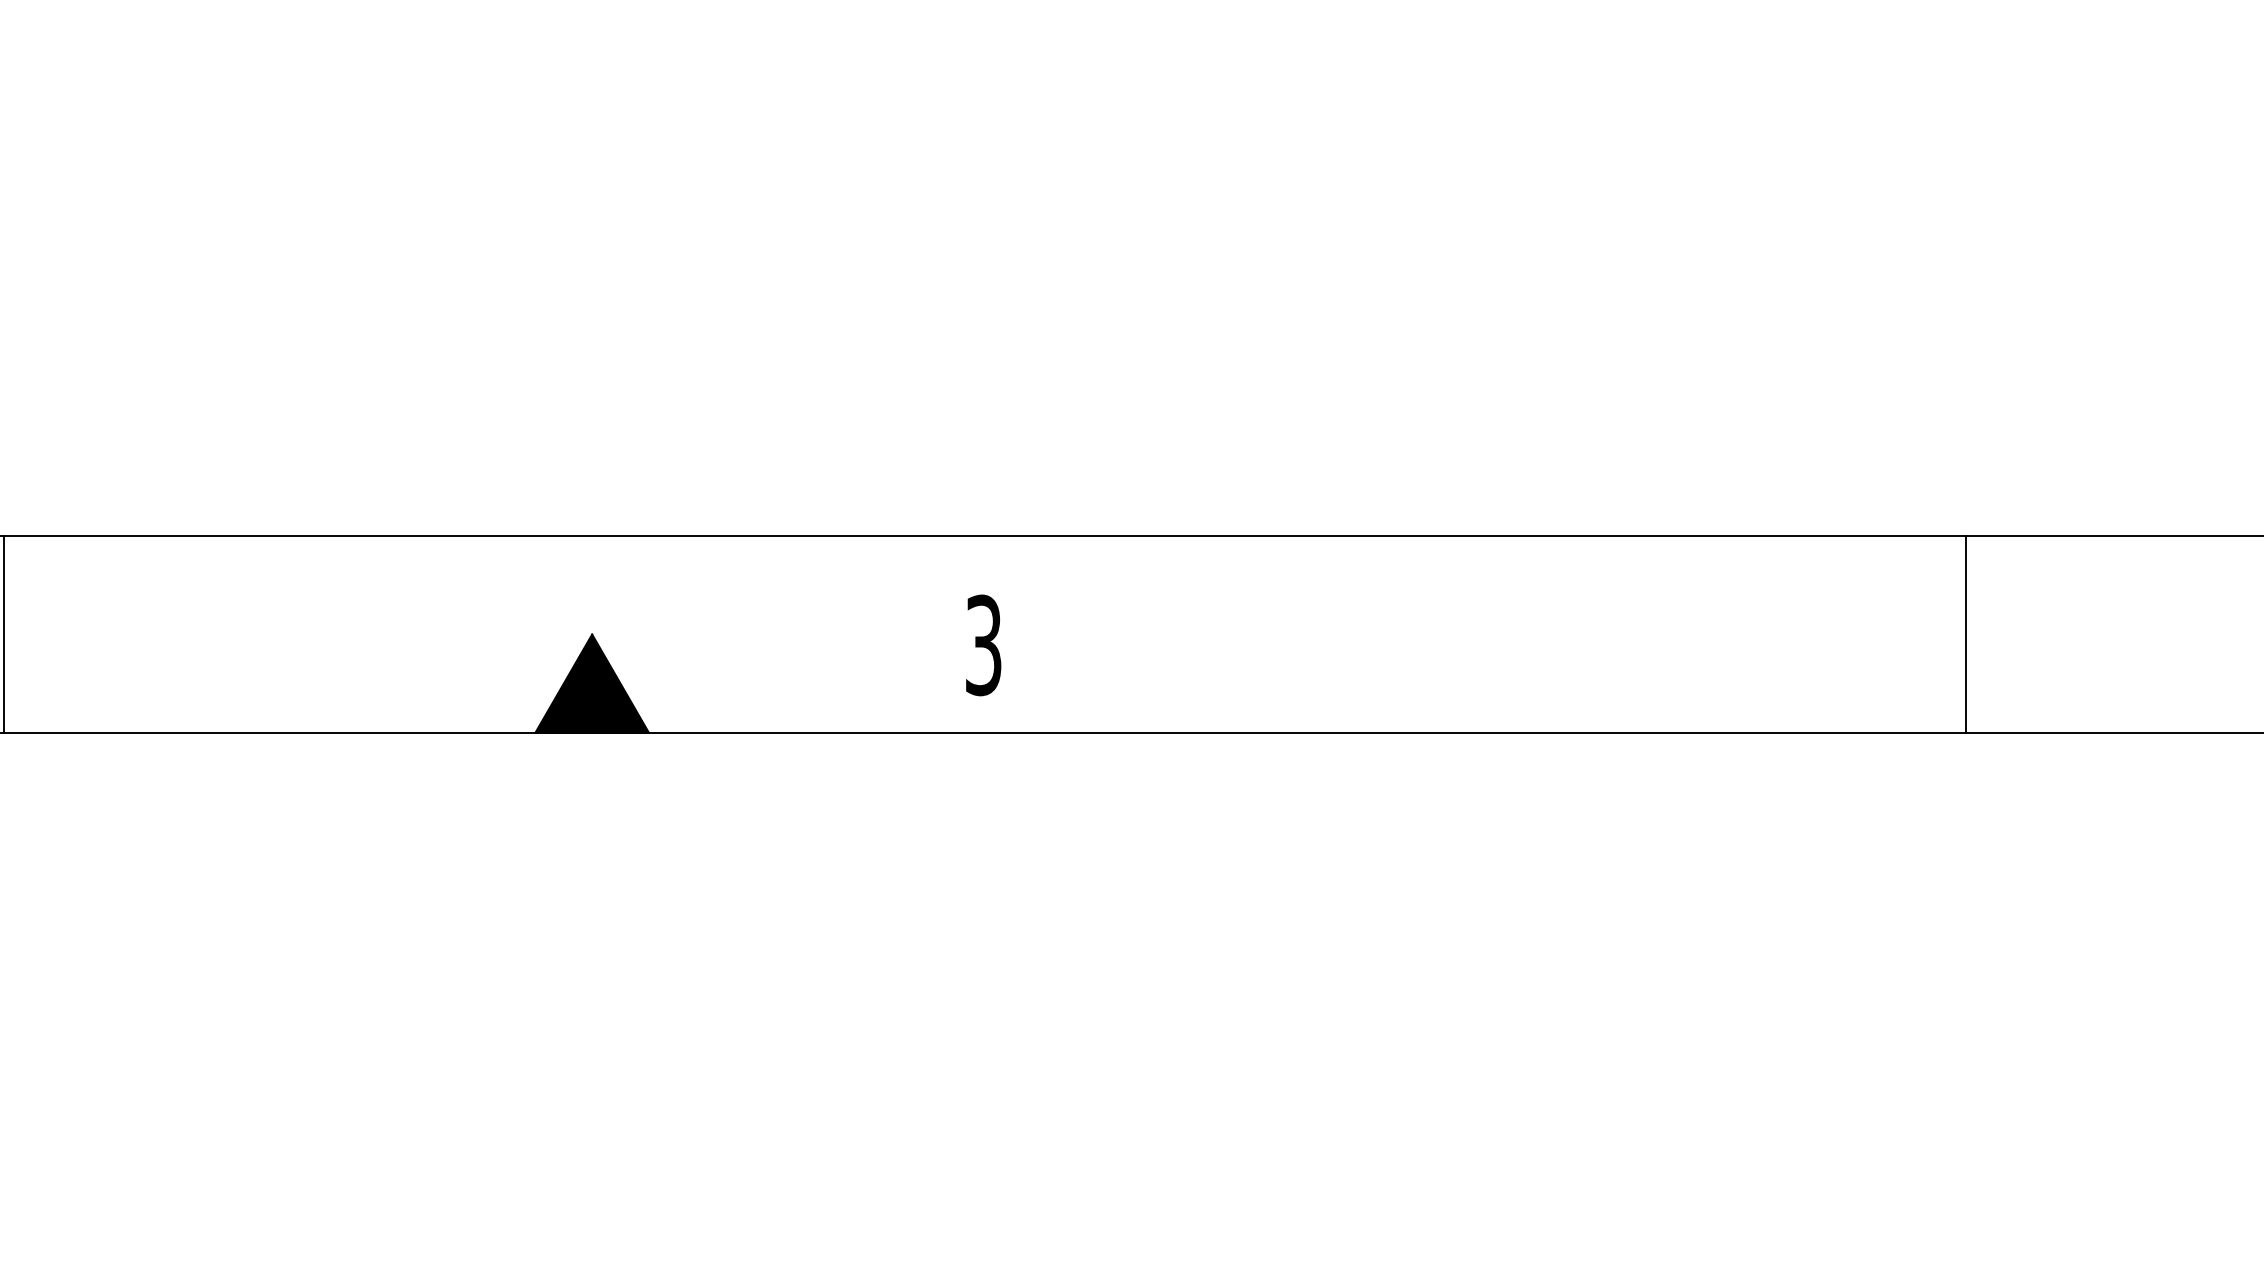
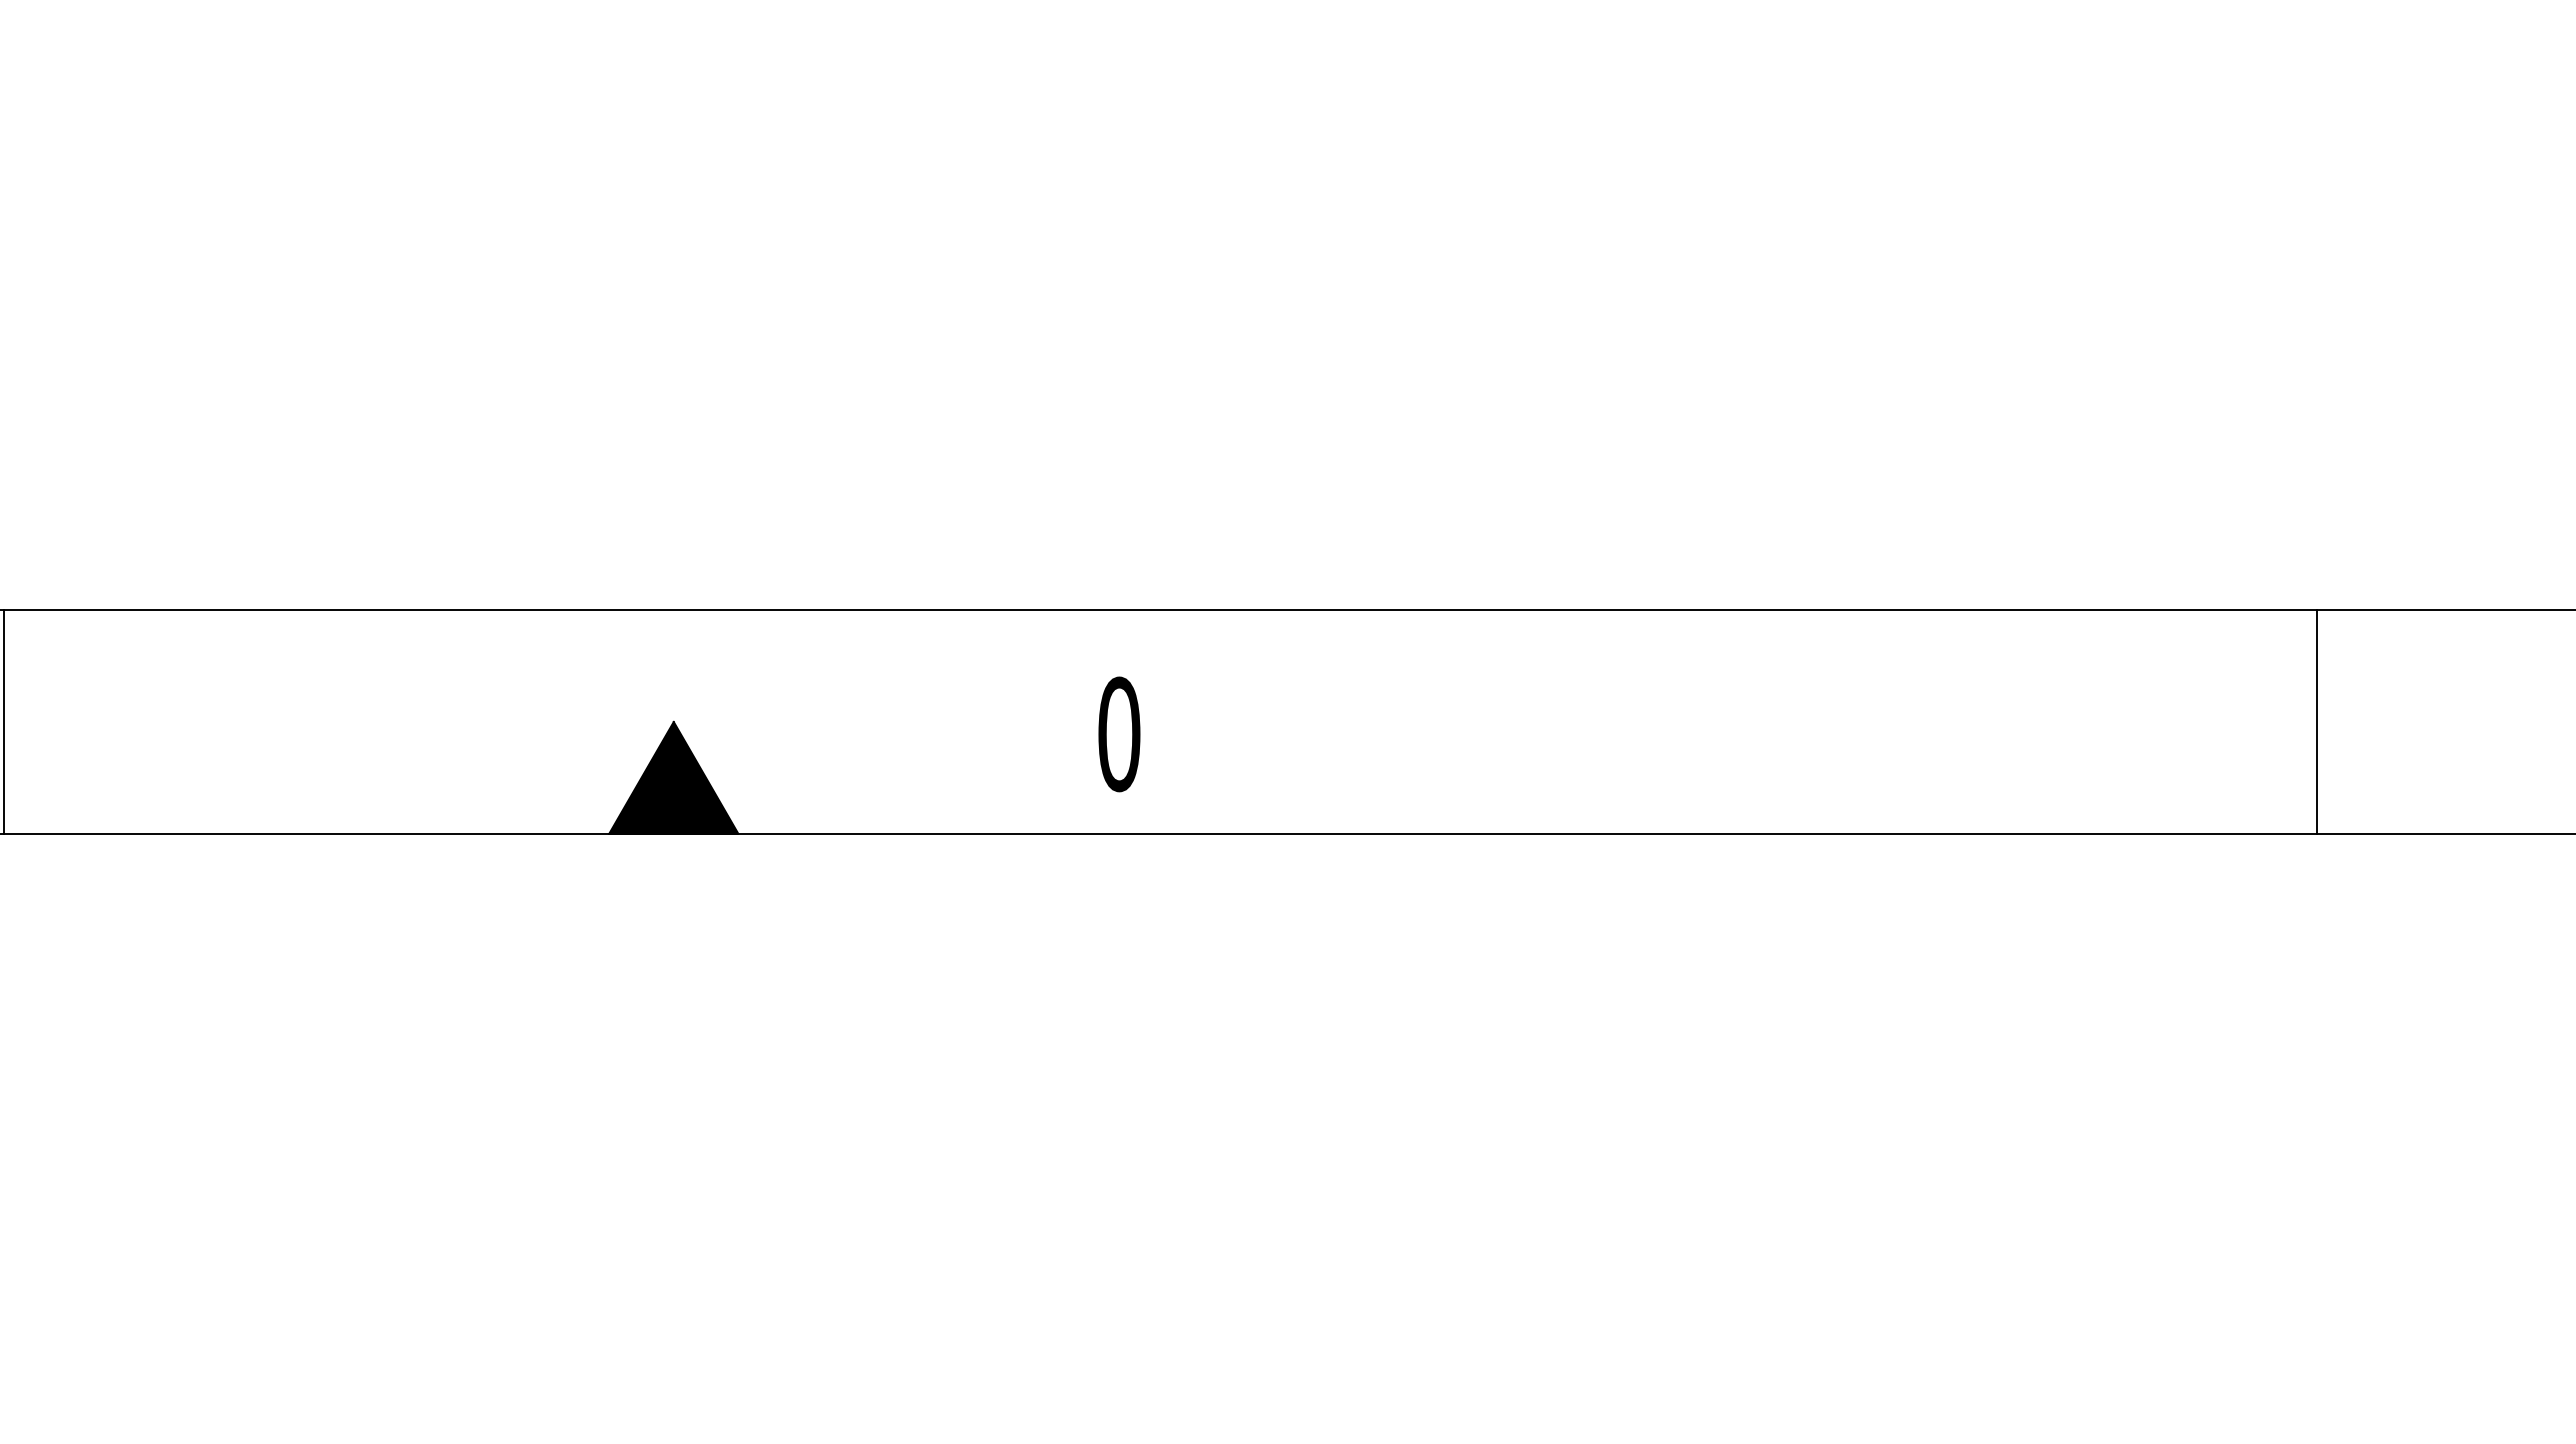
line: (1965, 634) -> (2317, 721), moved
text: (983, 645) -> (1119, 734), 3 -> 0

